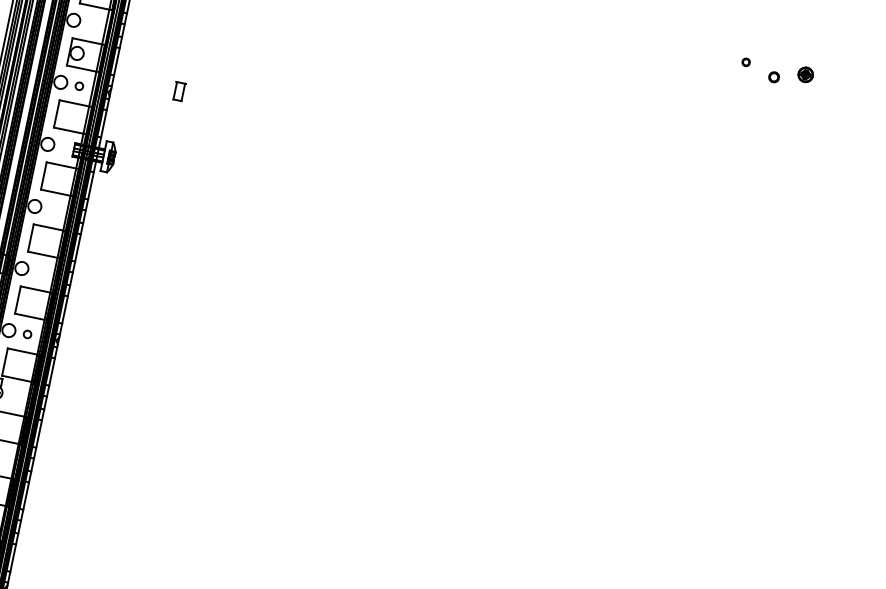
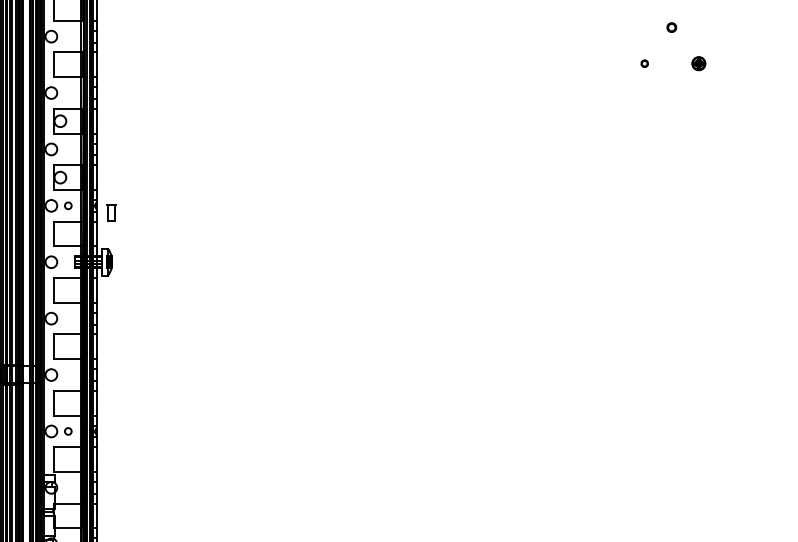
part: (773, 77) -> (671, 27), moved
part: (179, 90) -> (111, 212), moved

